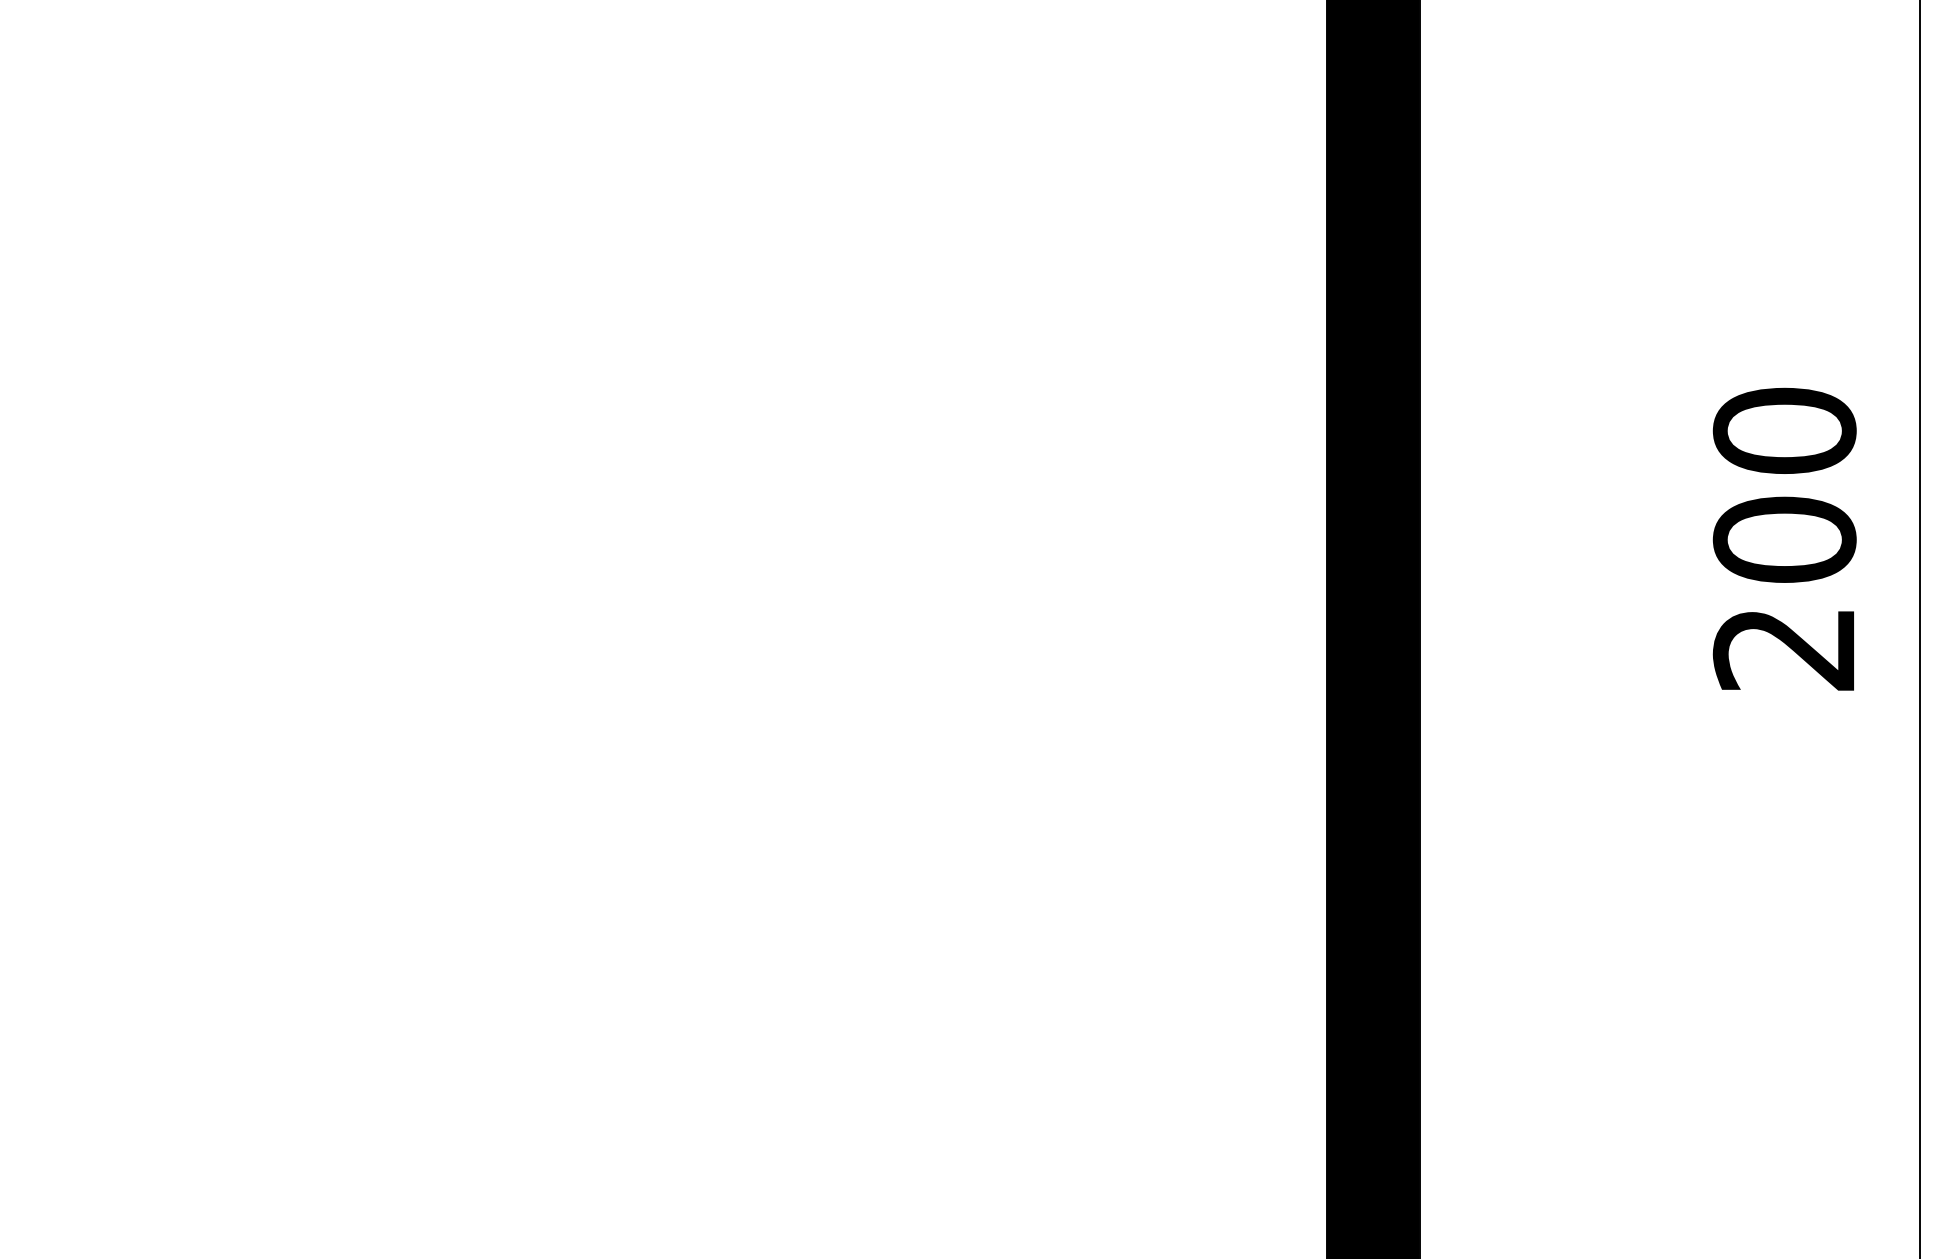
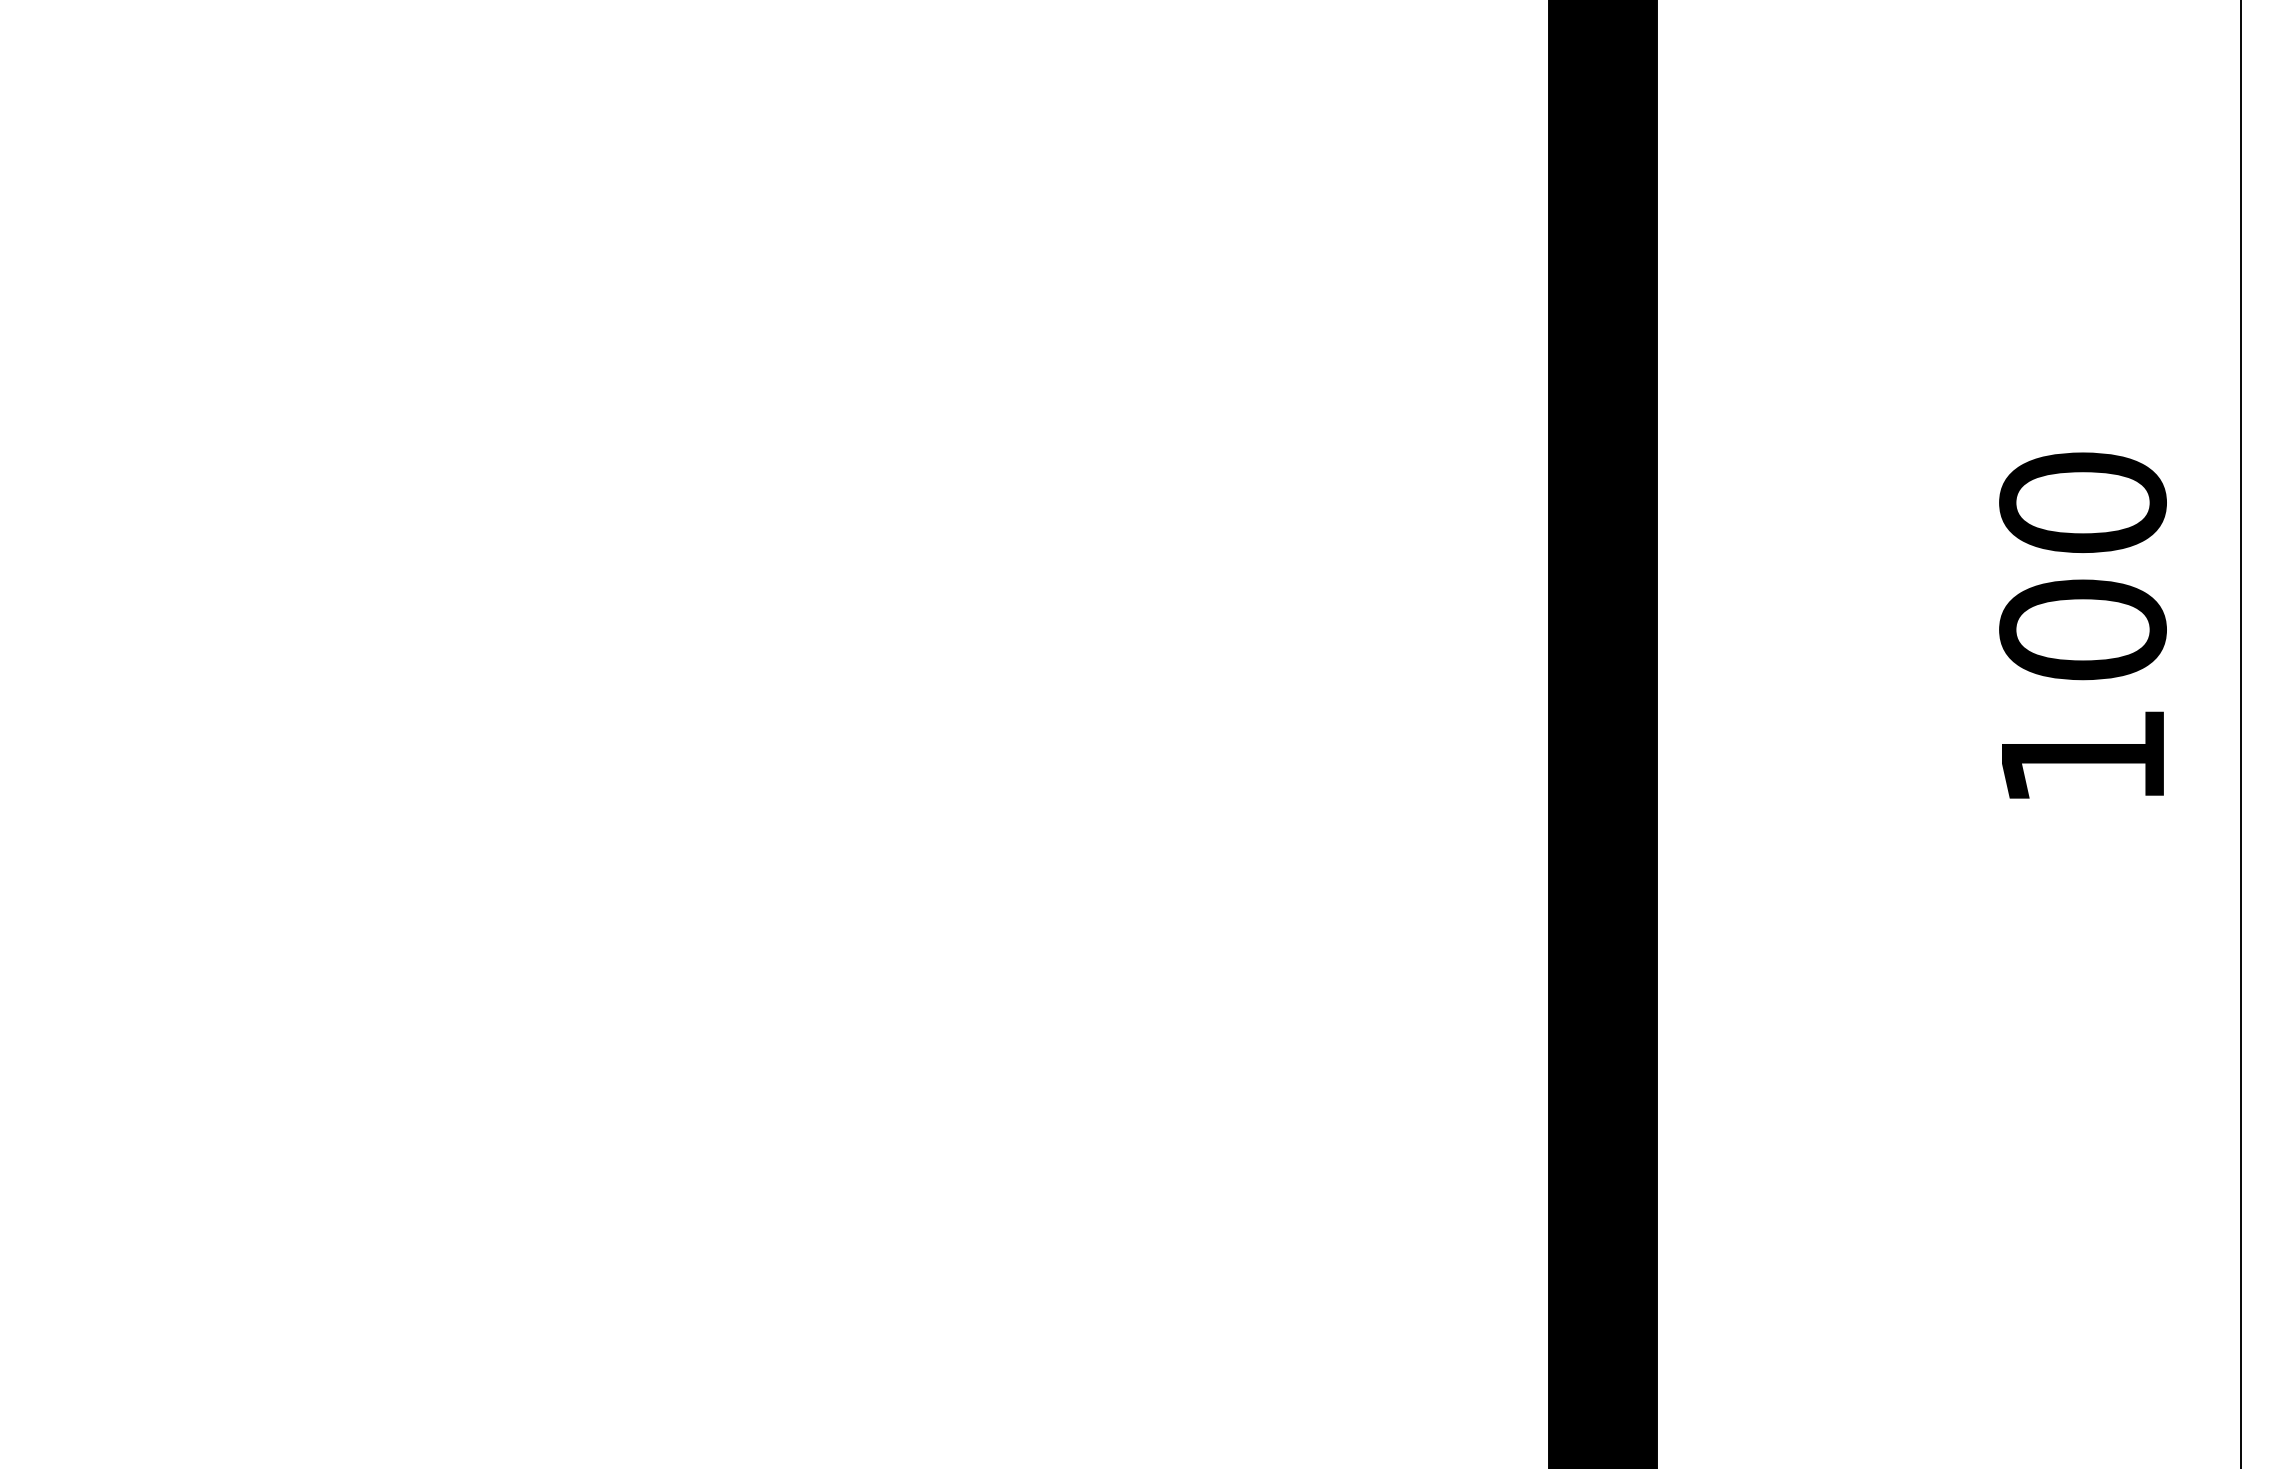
text: (1782, 650) -> (2080, 759), 200 -> 100

